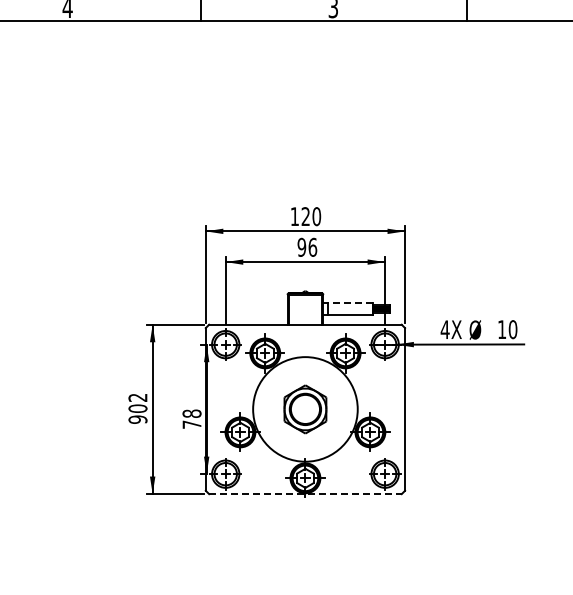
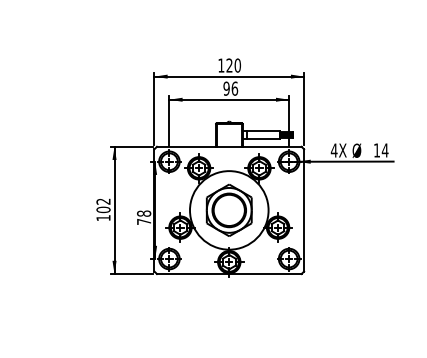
line: (350, 303) -> (263, 130), dashed -> solid
text: (512, 329) -> (384, 150), 10 -> 14
part: (305, 409) -> (229, 210), size x1.43
text: (137, 419) -> (103, 217), 902 -> 102
line: (305, 494) -> (229, 274), dashed -> solid

